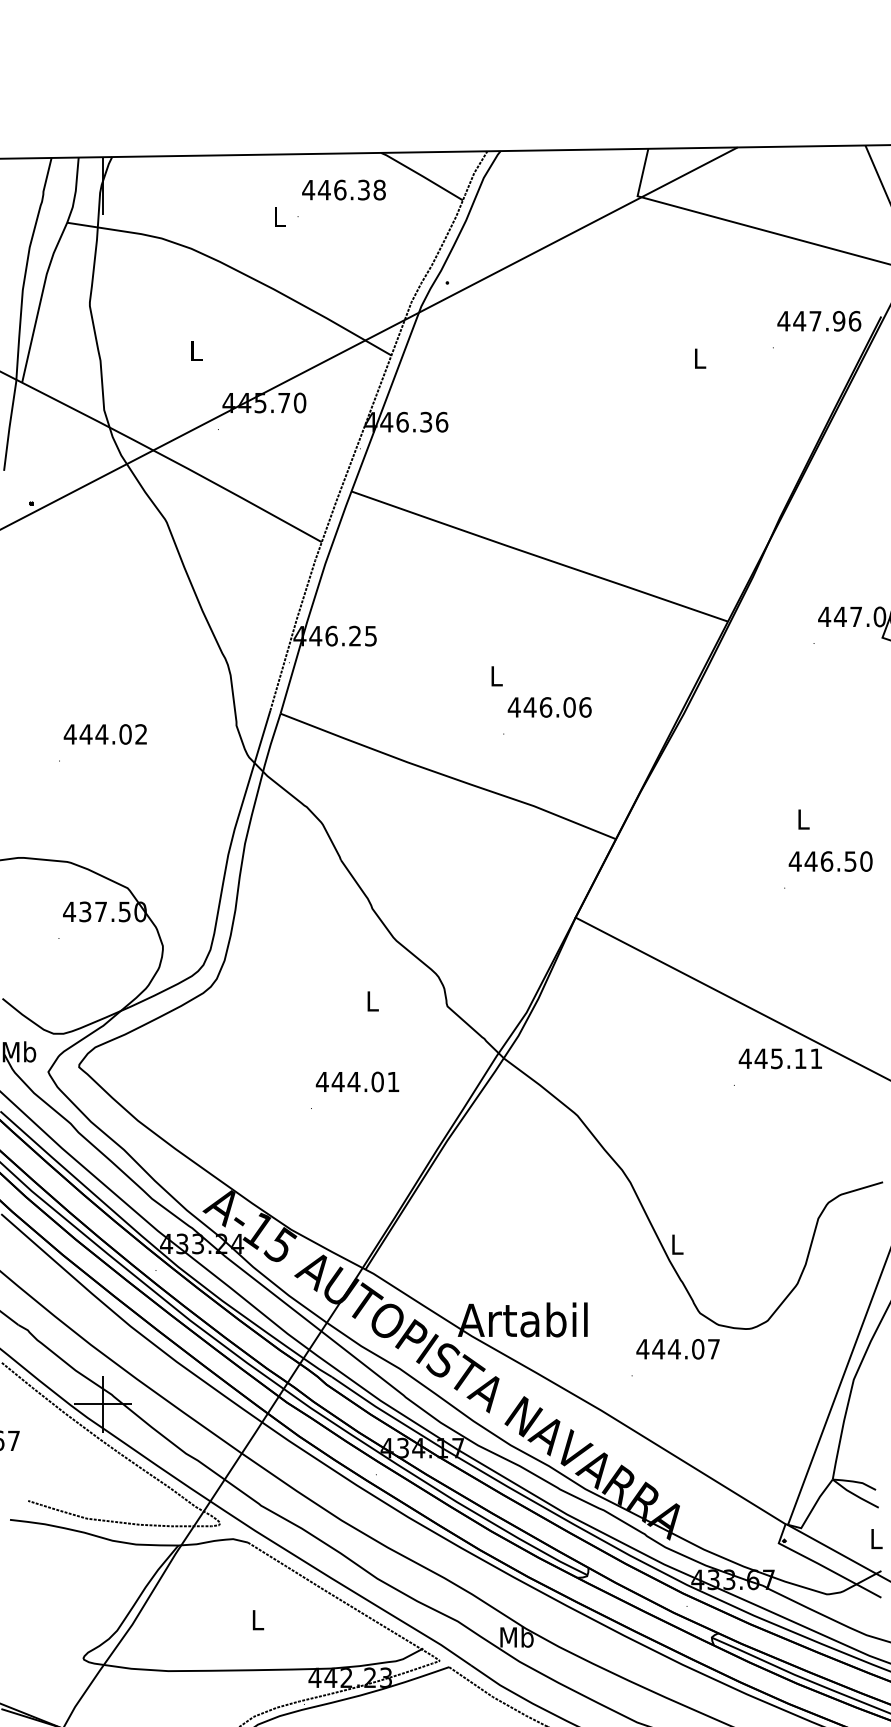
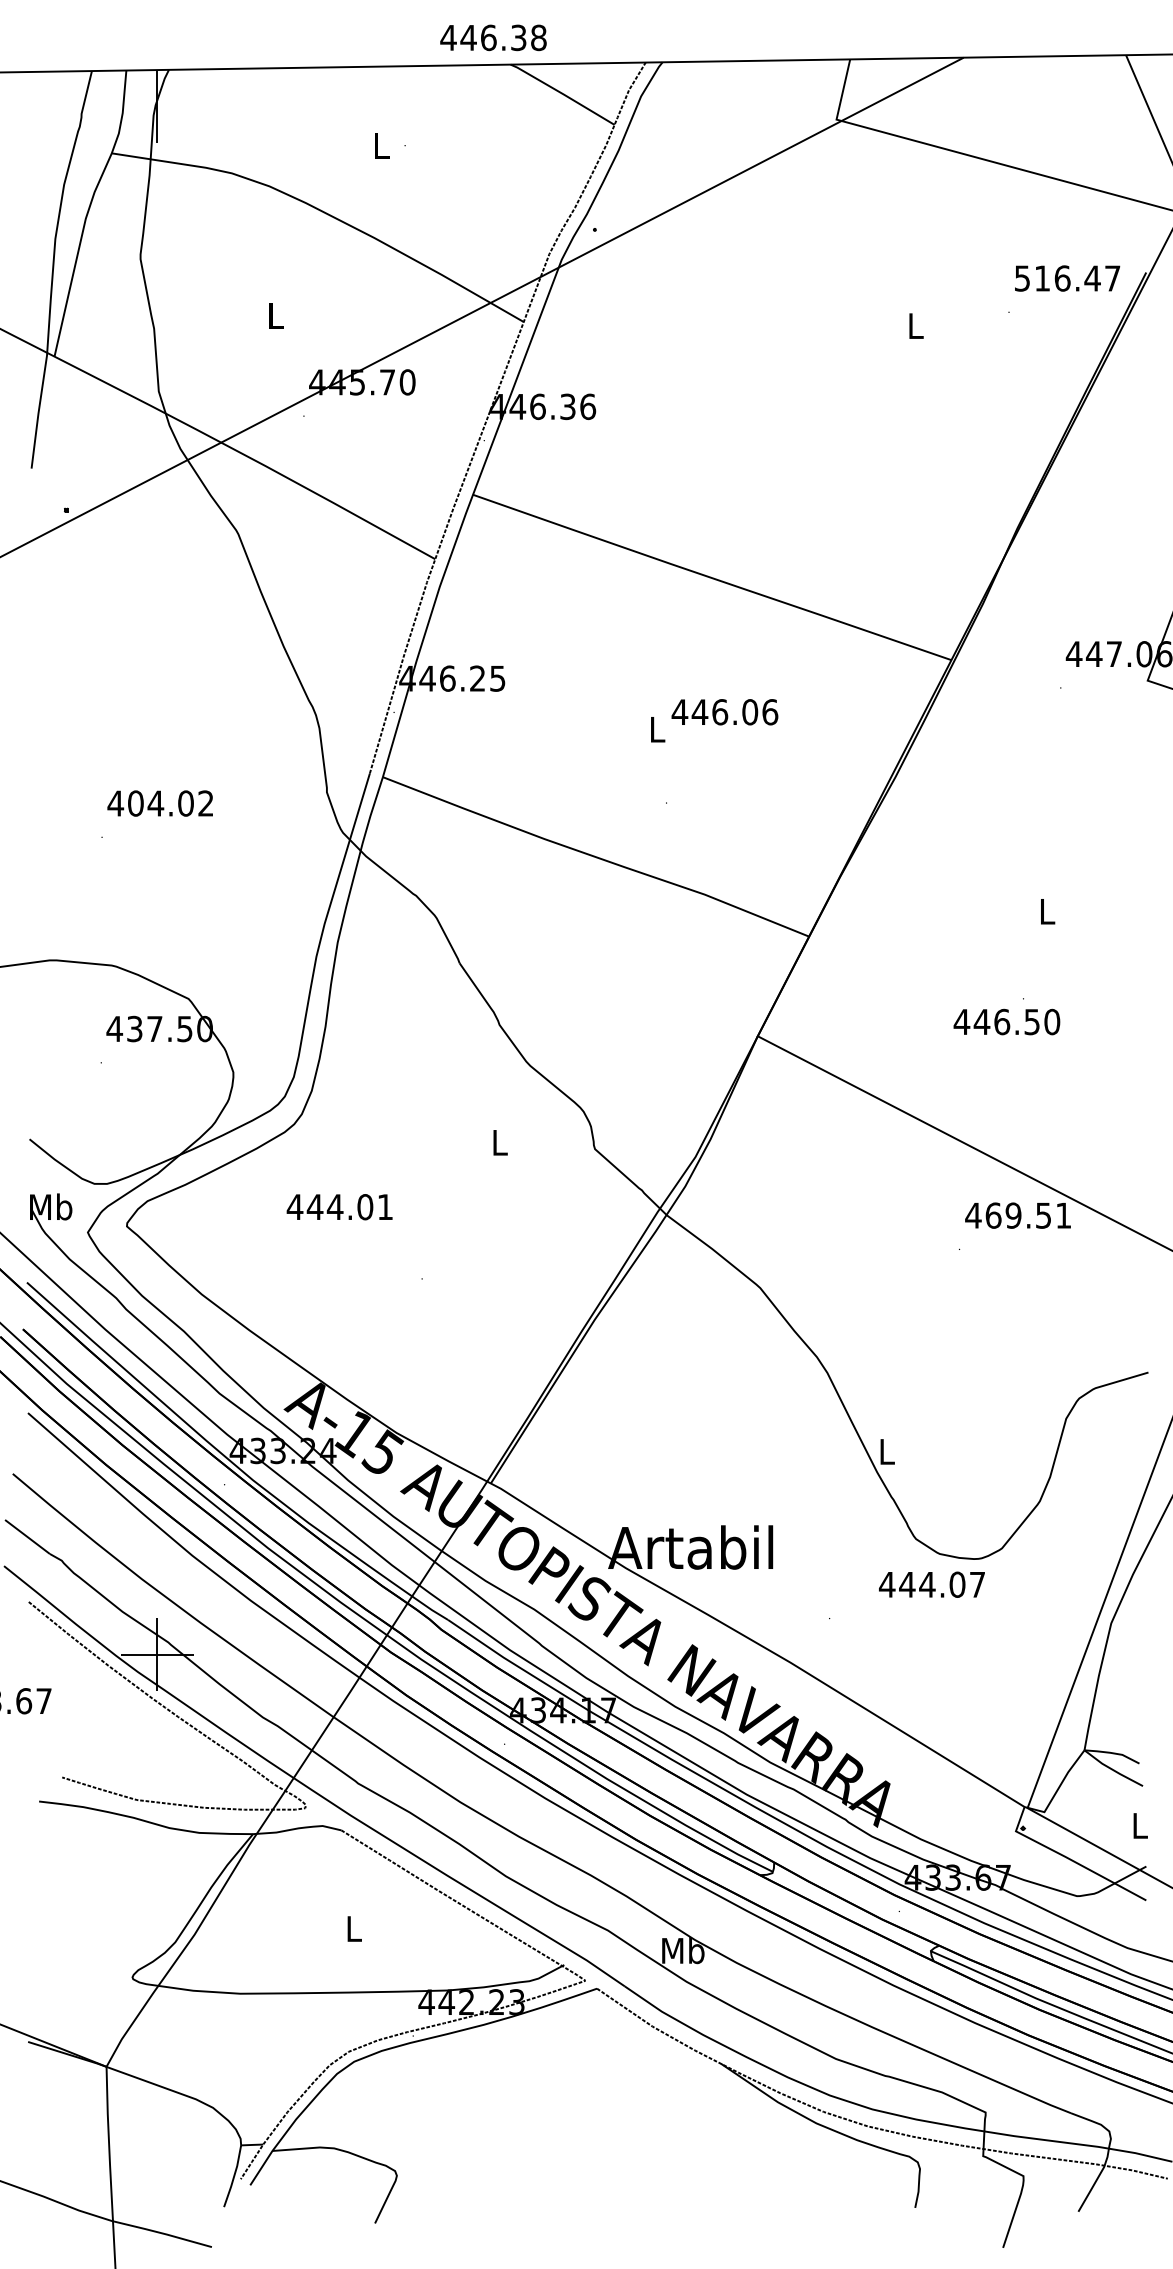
text: (344, 189) -> (493, 37), moved
text: (819, 321) -> (1067, 278), 447.96 -> 516.47
text: (549, 707) -> (724, 712), moved
text: (85, 734) -> (135, 803), 444.02 -> 404.02
text: (830, 861) -> (1006, 1021), moved
text: (780, 1058) -> (1017, 1215), 445.11 -> 469.51
text: (357, 1082) -> (339, 1207), moved
text: (677, 1349) -> (931, 1584), moved

